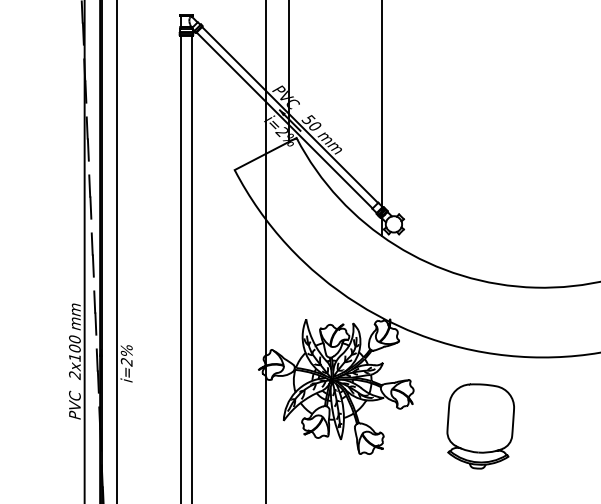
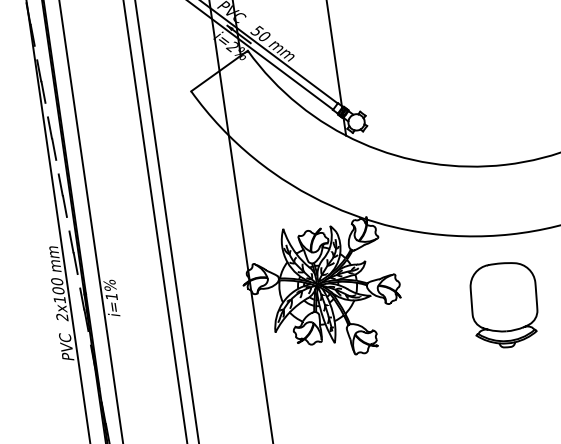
text: (126, 362) -> (111, 297), i=2% -> i=1%
part: (480, 426) -> (504, 305), moved

